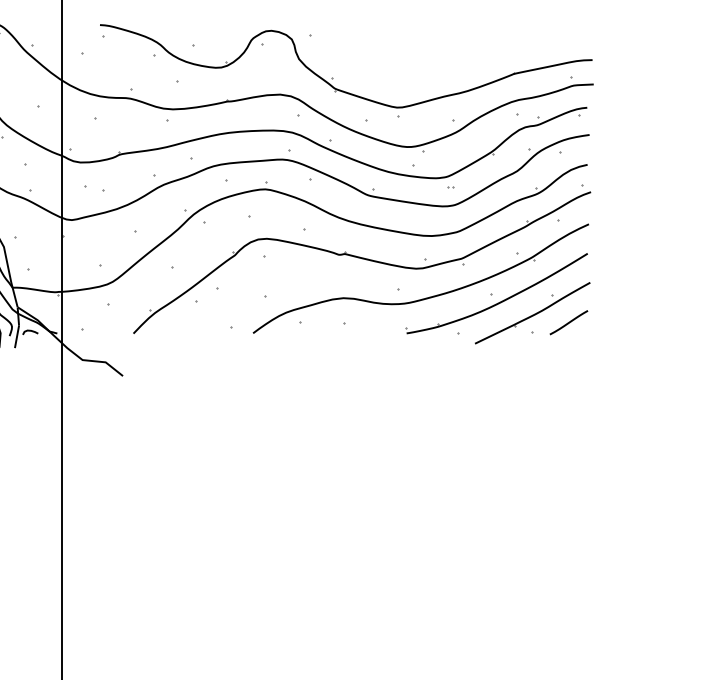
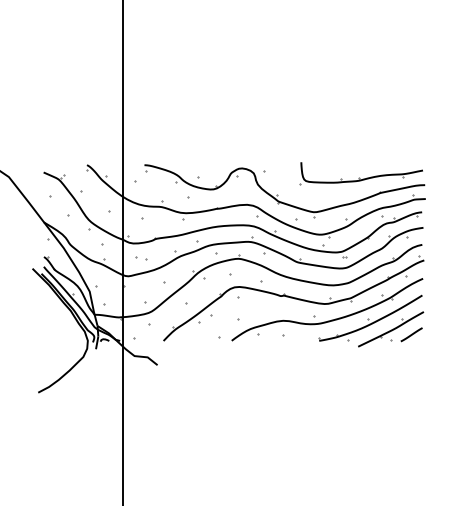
part: (479, 39) -> (360, 173), added

